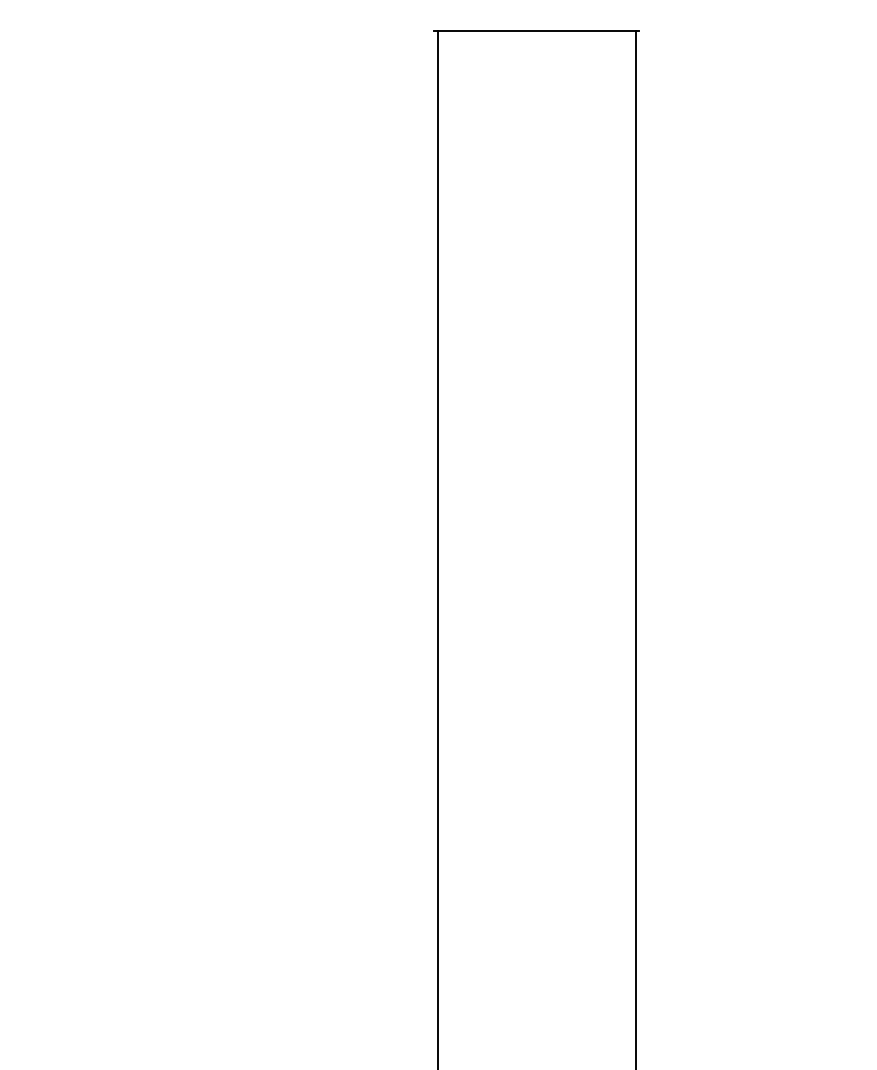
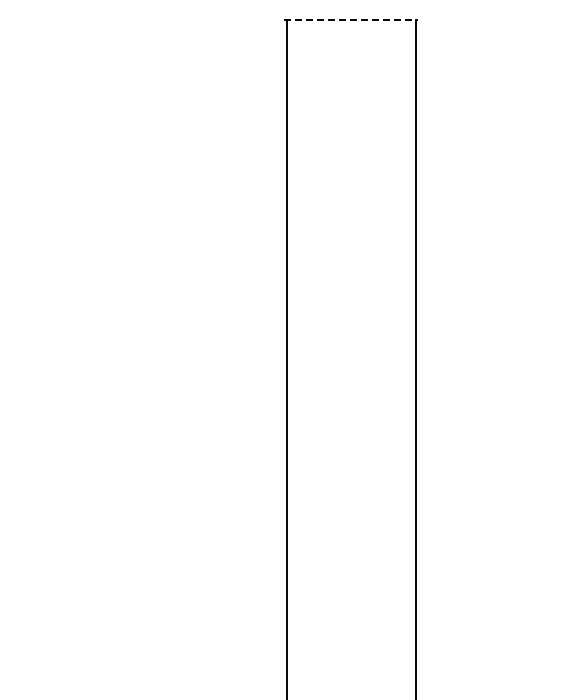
line: (537, 31) -> (351, 20), solid -> dashed

